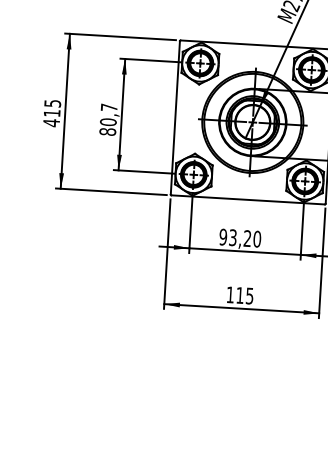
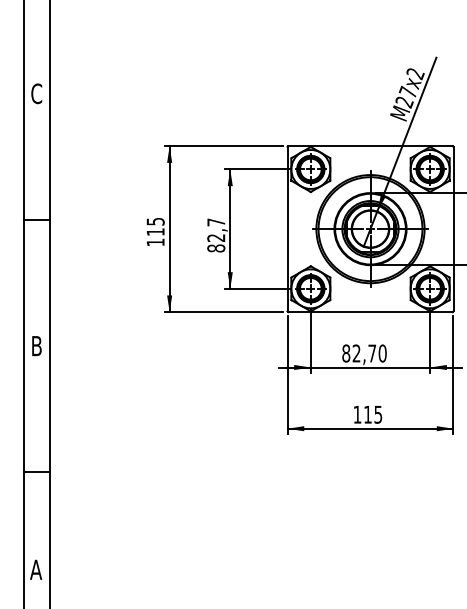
text: (51, 122) -> (155, 242), 415 -> 115
text: (108, 122) -> (216, 238), 80,7 -> 82,7
text: (235, 237) -> (359, 353), 93,20 -> 82,70

